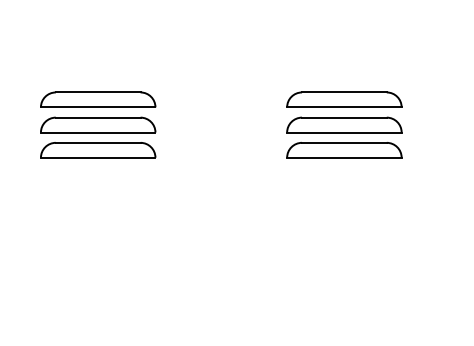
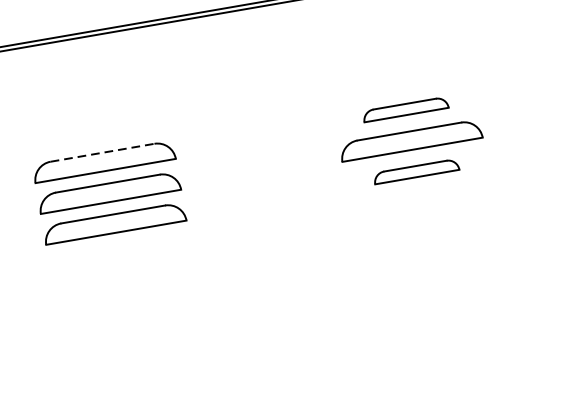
line: (98, 92) -> (102, 152), solid -> dashed
part: (344, 99) -> (405, 109), size x0.6
part: (344, 150) -> (416, 171), size x0.6

